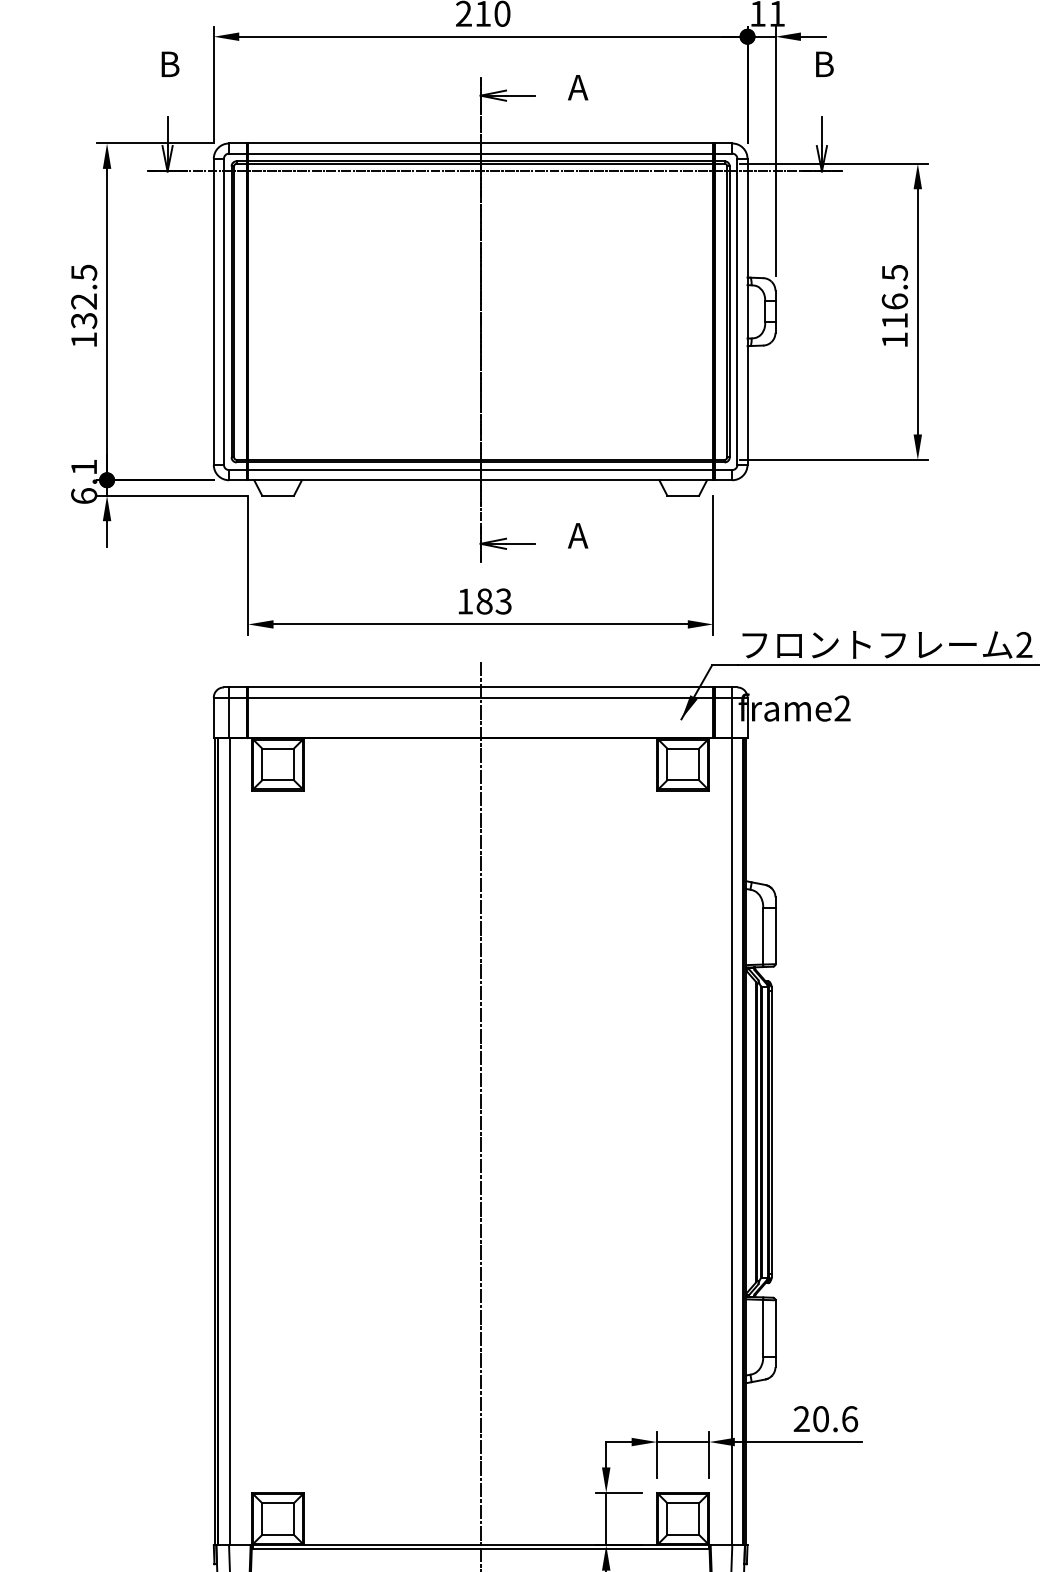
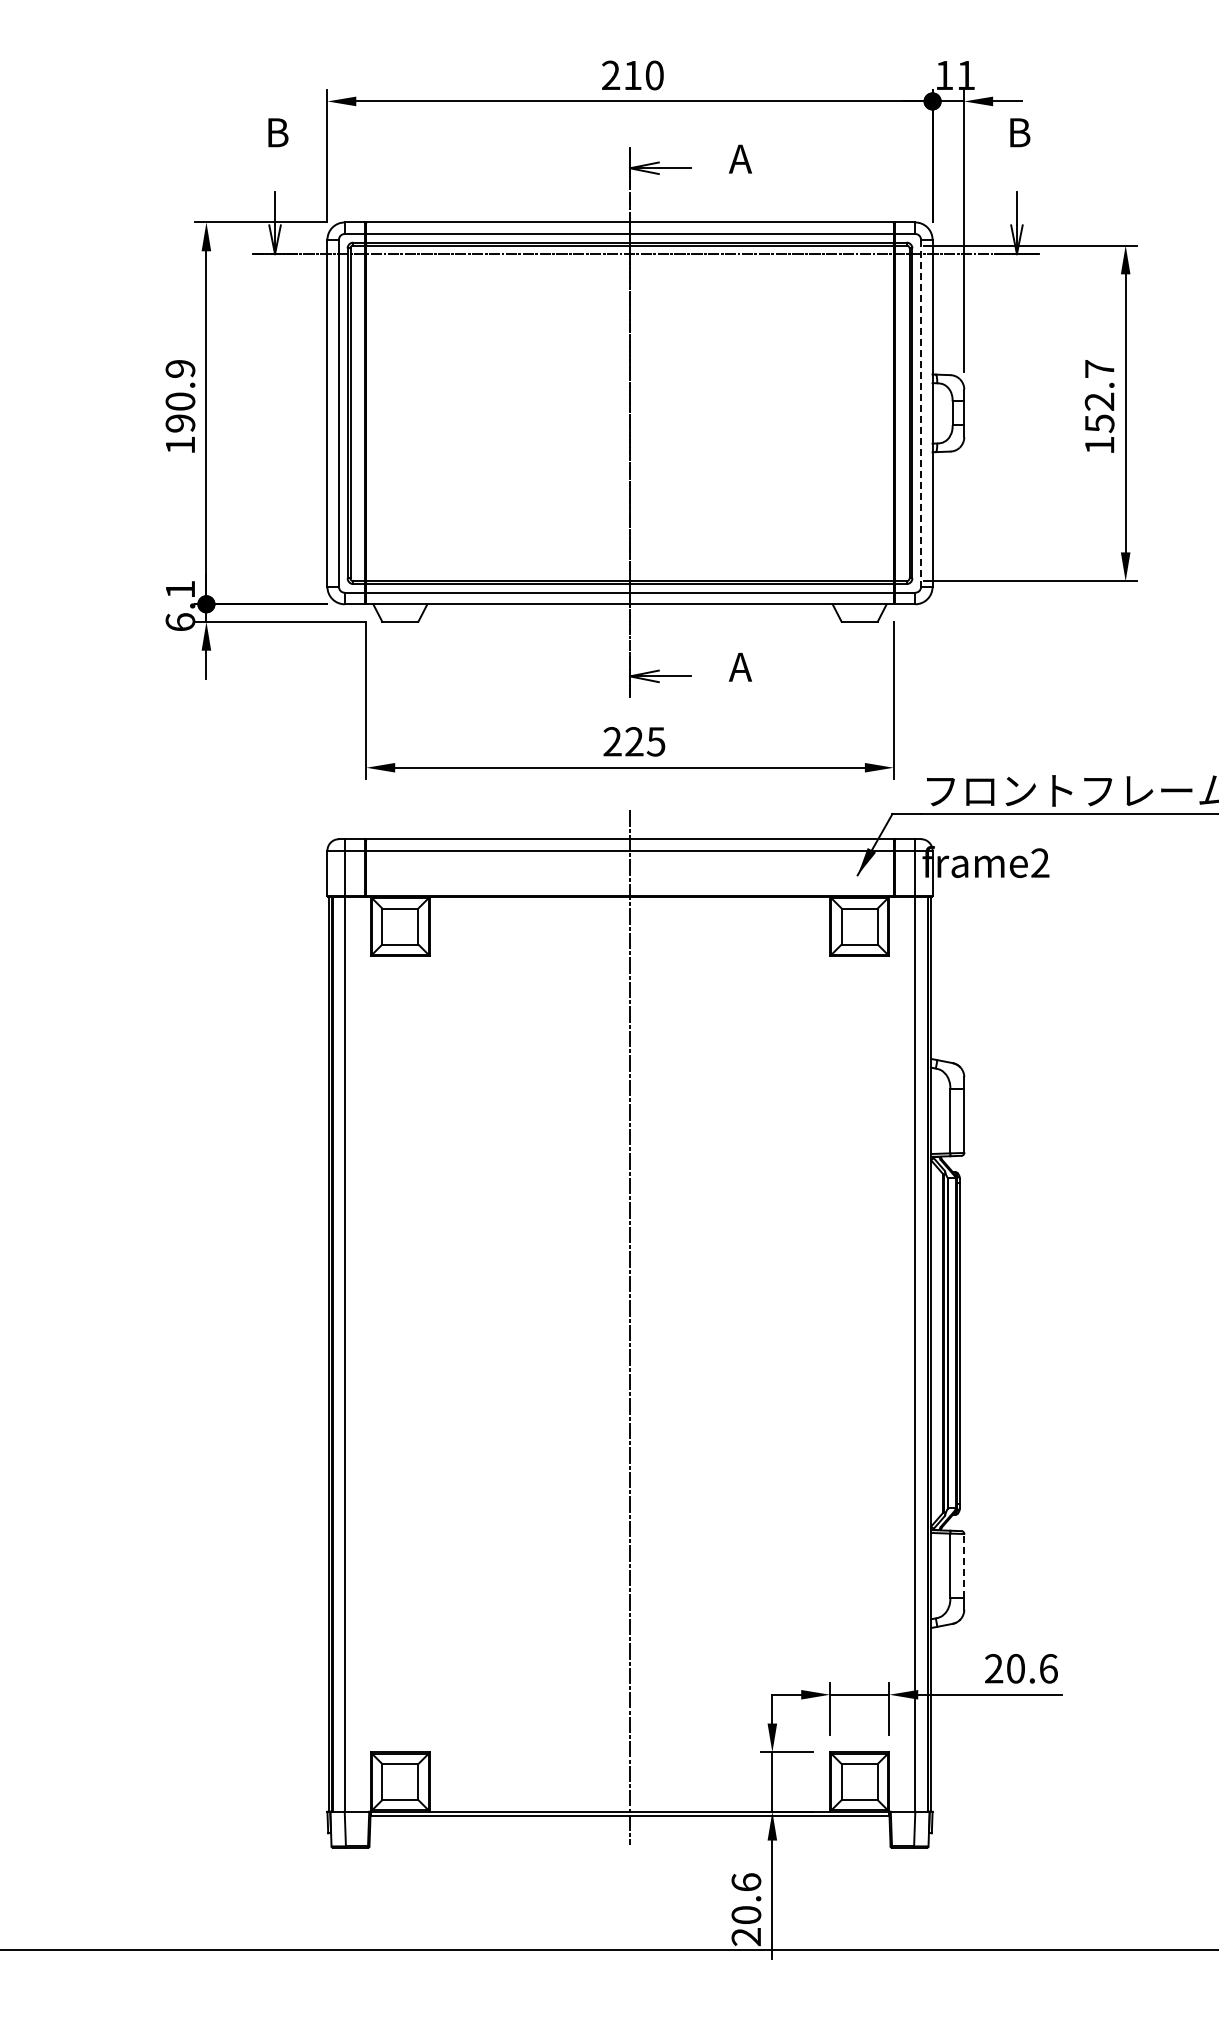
text: (84, 296) -> (180, 396), 132.5 -> 190.9
text: (894, 296) -> (1099, 396), 116.5 -> 152.7
line: (737, 311) -> (921, 413), solid -> dashed
text: (484, 601) -> (634, 741), 183 -> 225
line: (775, 1328) -> (964, 1565), solid -> dashed

